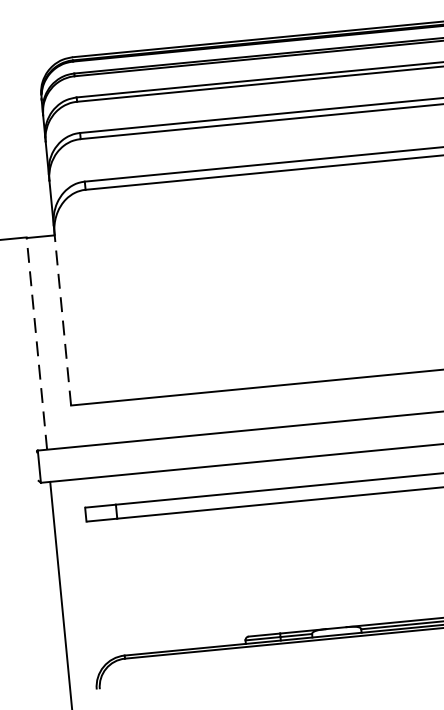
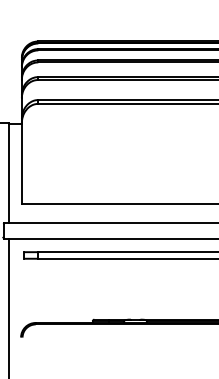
line: (62, 319) -> (21, 163), dashed -> solid
line: (36, 343) -> (8, 173), dashed -> solid

